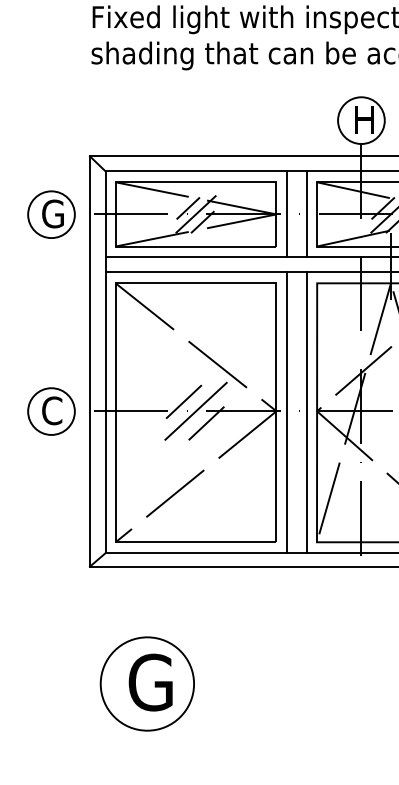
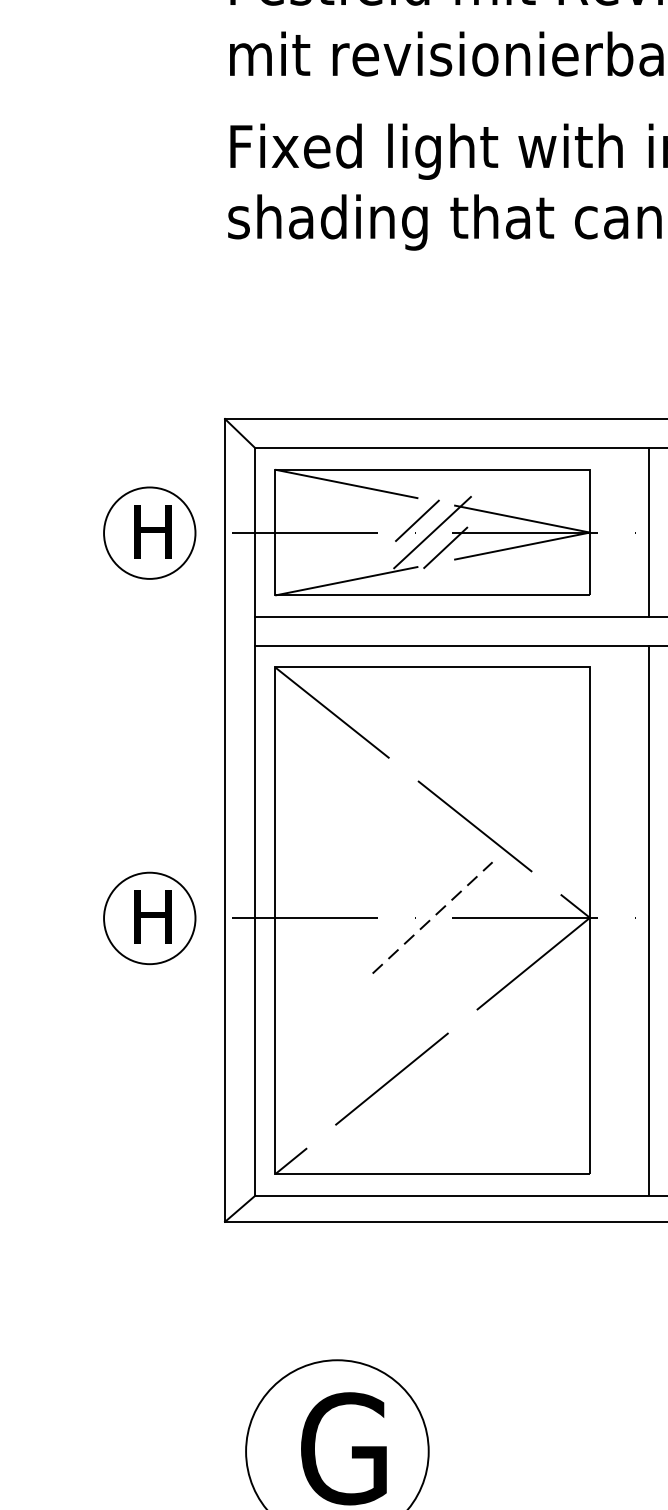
text: (52, 213) -> (151, 530), G -> H
line: (286, 214) -> (609, 532), removed
line: (183, 401) -> (408, 898), removed
text: (52, 410) -> (151, 916), C -> H
line: (196, 411) -> (433, 918), solid -> dashed
line: (286, 412) -> (609, 920), removed
line: (206, 423) -> (453, 941), removed

